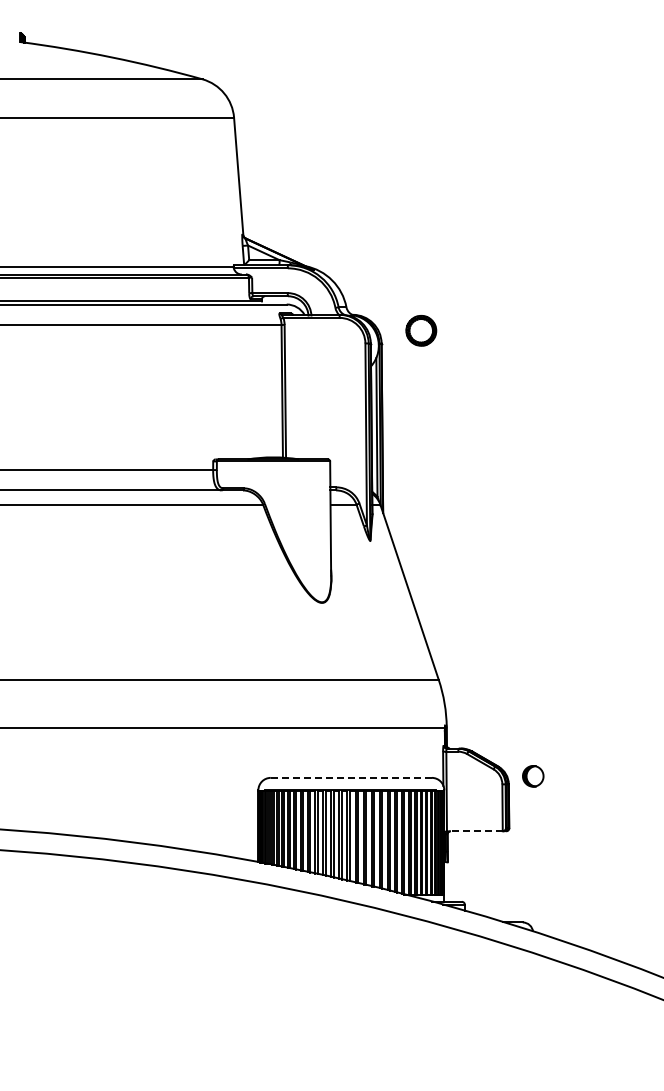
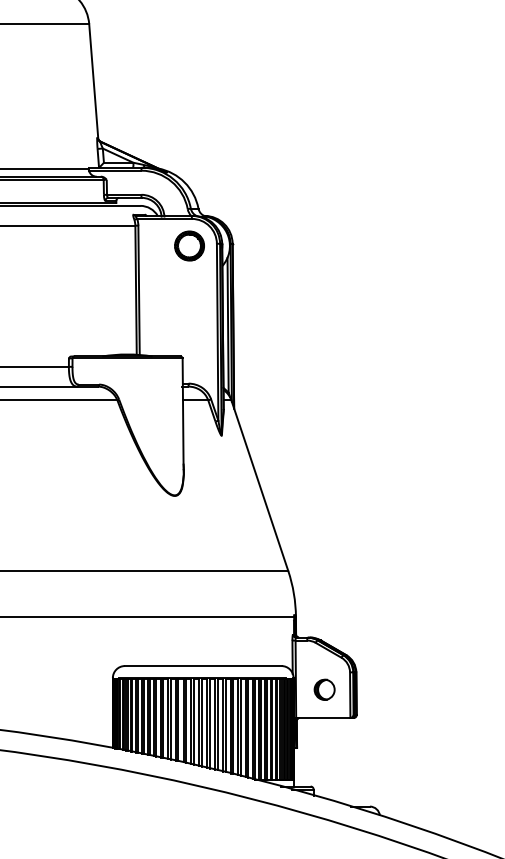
part: (421, 330) -> (189, 245), moved
part: (533, 776) -> (324, 689), moved
line: (351, 777) -> (203, 665), dashed -> solid
line: (474, 831) -> (322, 718), dashed -> solid

